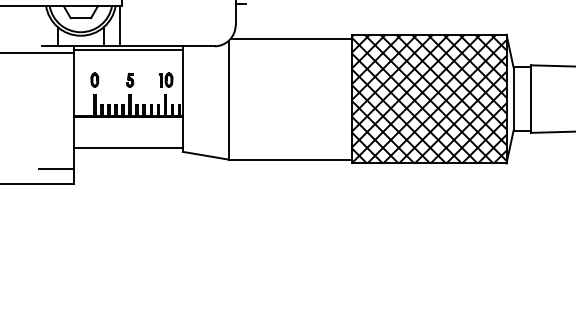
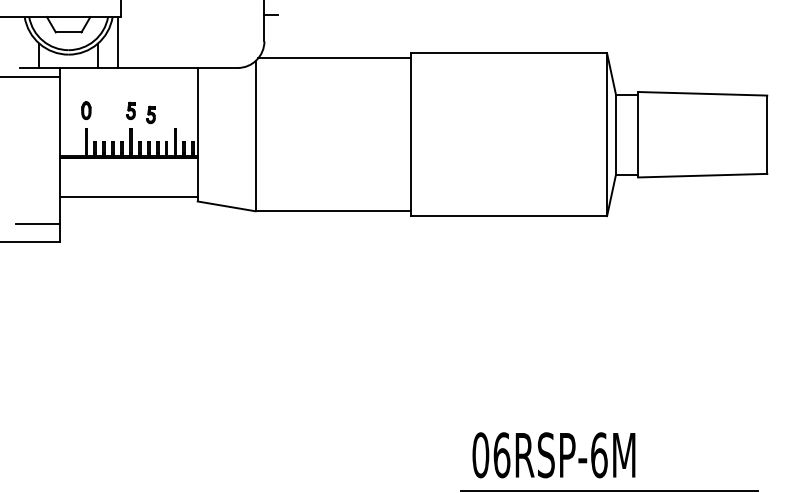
line: (128, 49) -> (128, 72), removed
part: (166, 79) -> (176, 110), removed
part: (145, 83) -> (150, 114), added
hatch: (429, 98) -> (509, 134), removed

